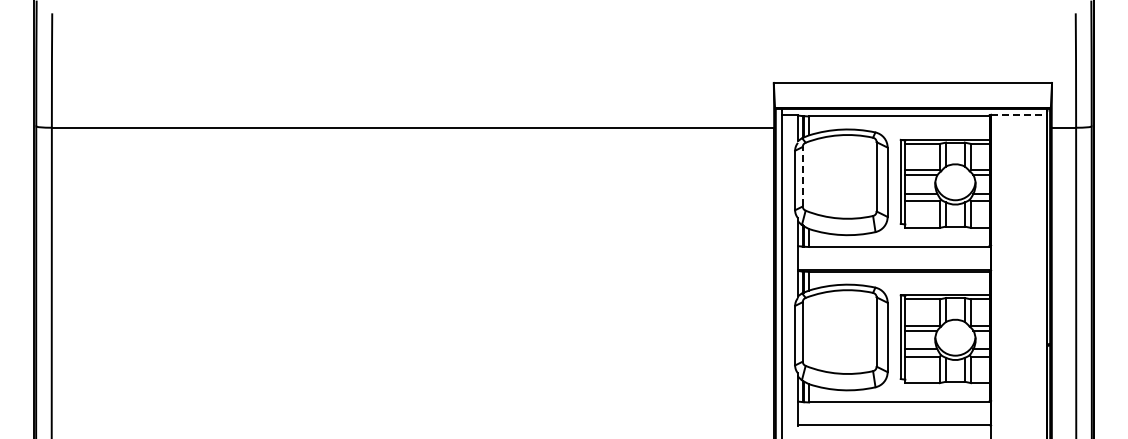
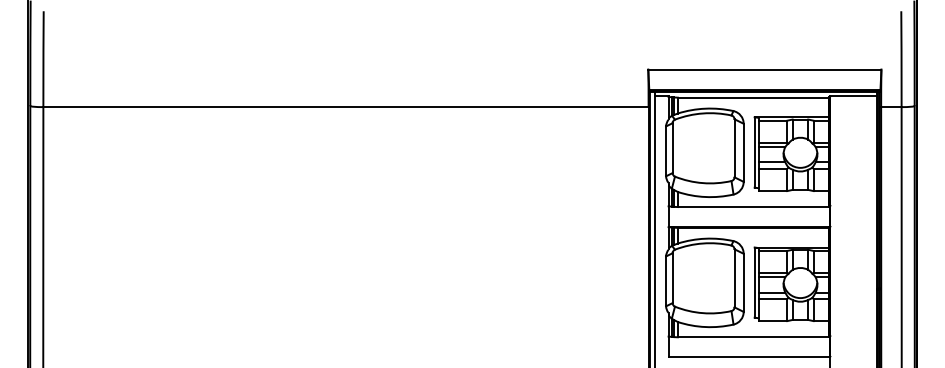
line: (1019, 114) -> (854, 96), dashed -> solid
line: (802, 176) -> (672, 147), dashed -> solid

